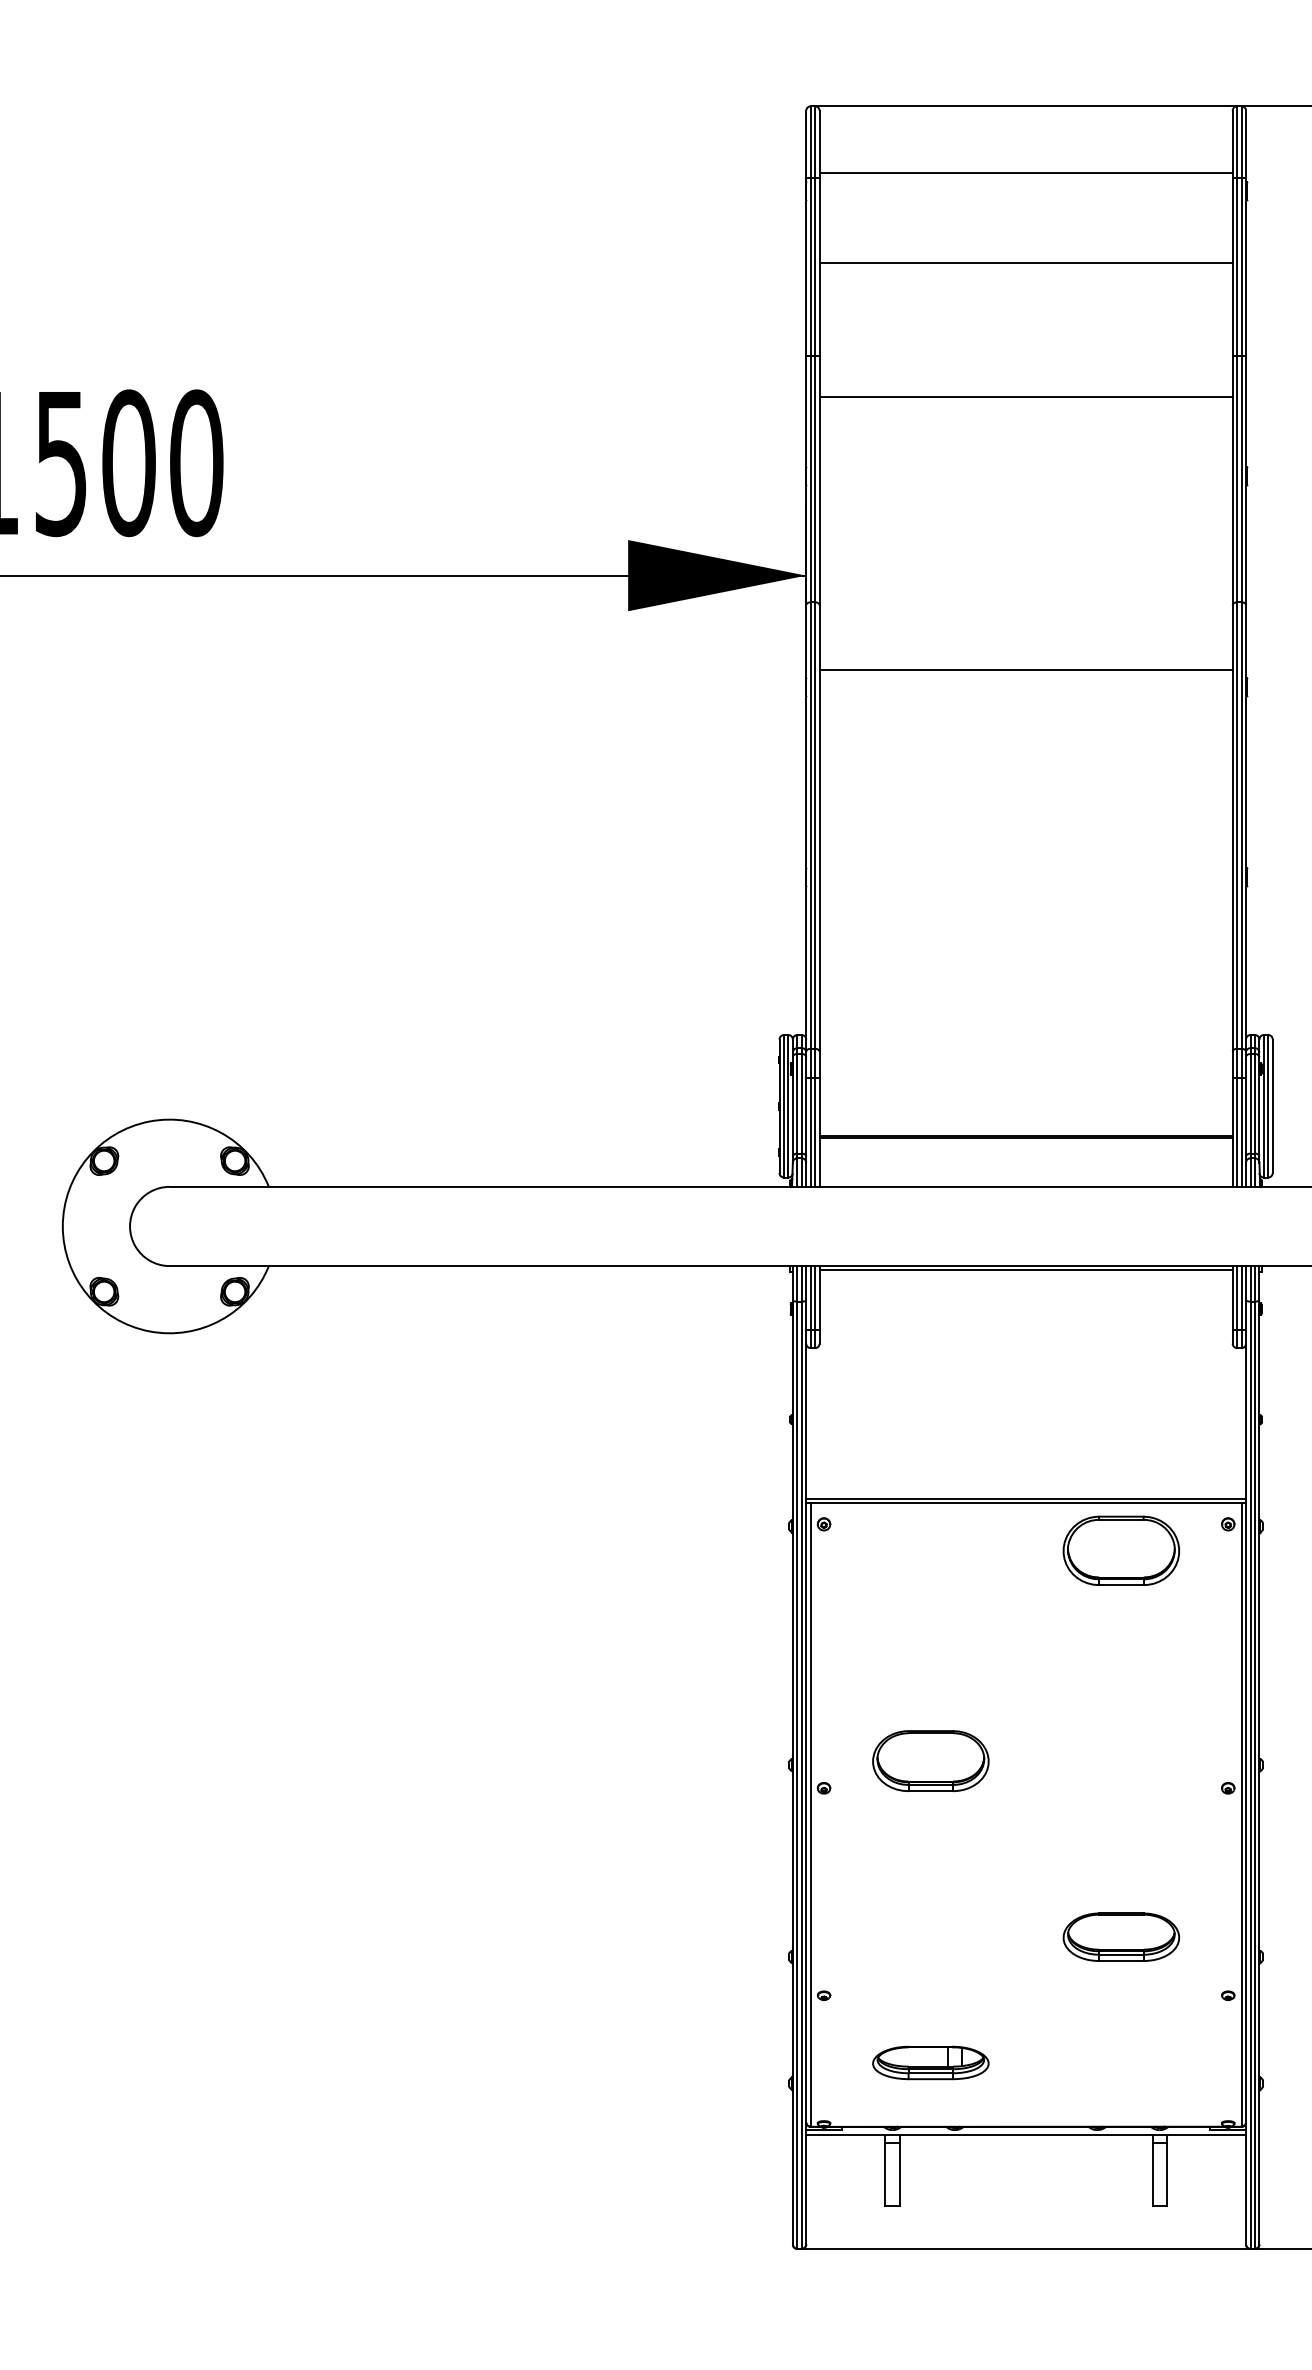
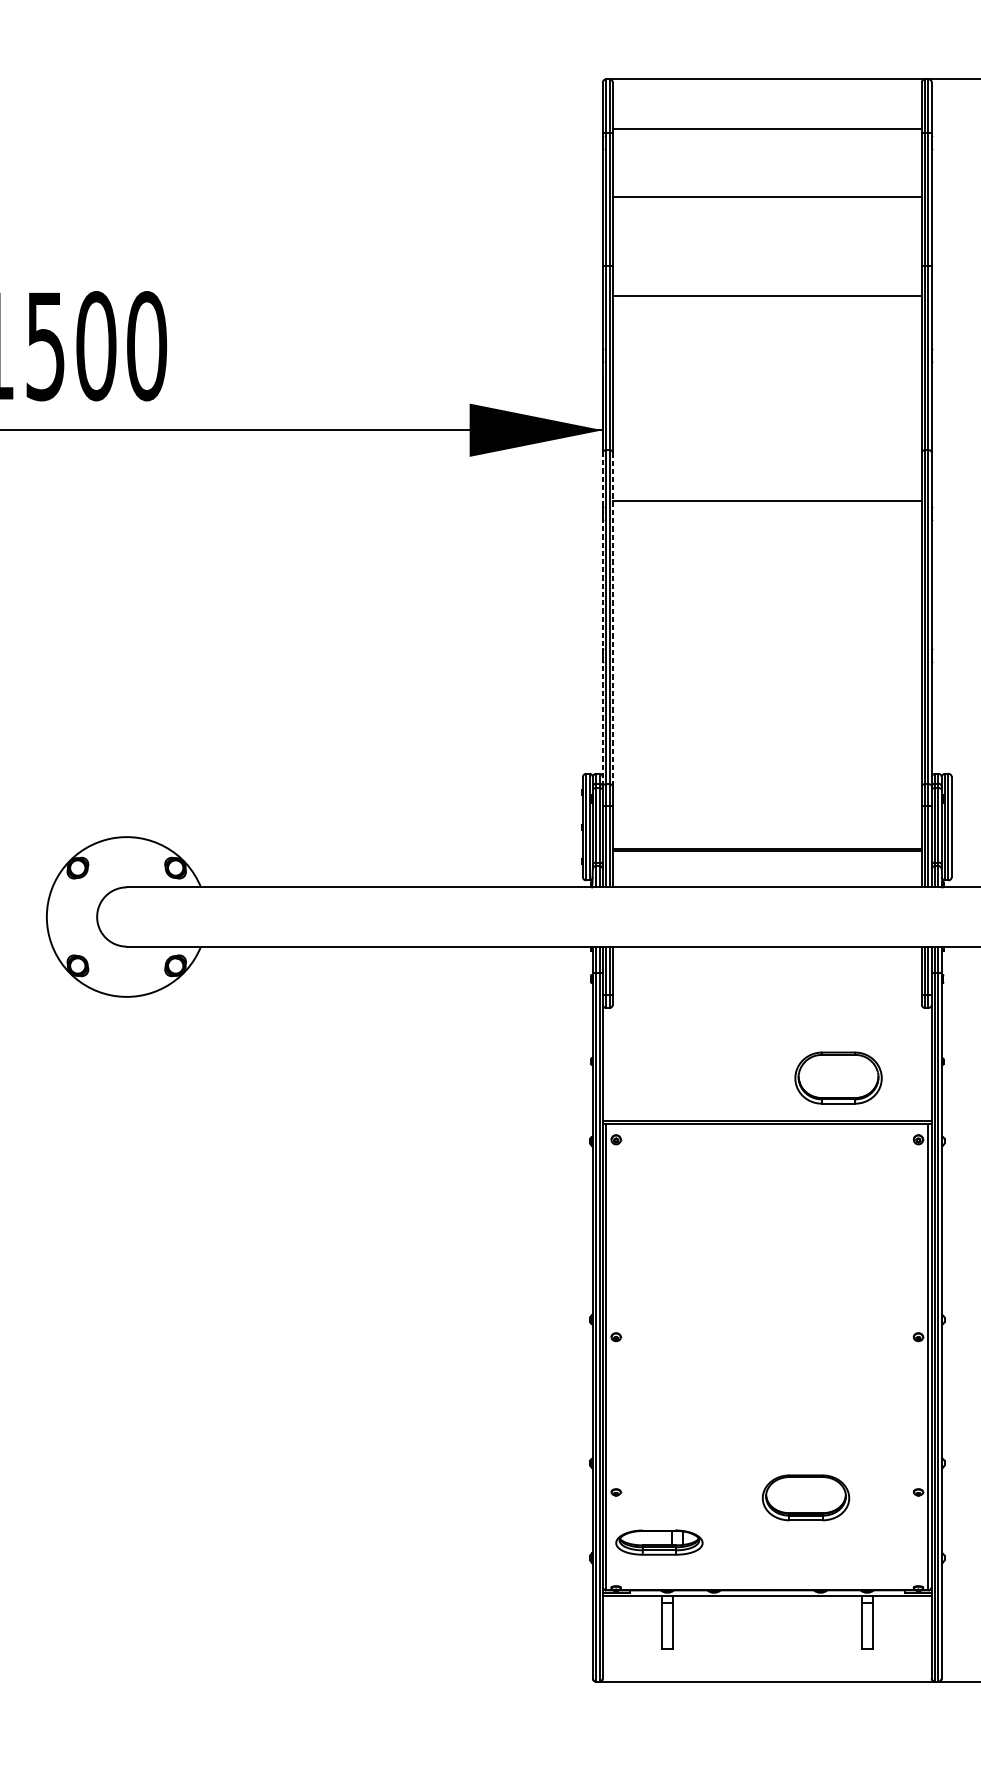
line: (806, 827) -> (603, 618), solid -> dashed
line: (819, 828) -> (612, 619), solid -> dashed
line: (1025, 1270) -> (766, 949), removed
part: (1121, 1550) -> (838, 1077), moved
part: (930, 1761) -> (805, 1498), moved
part: (1121, 1936) -> (838, 1448), removed
part: (930, 2062) -> (659, 1542), moved

